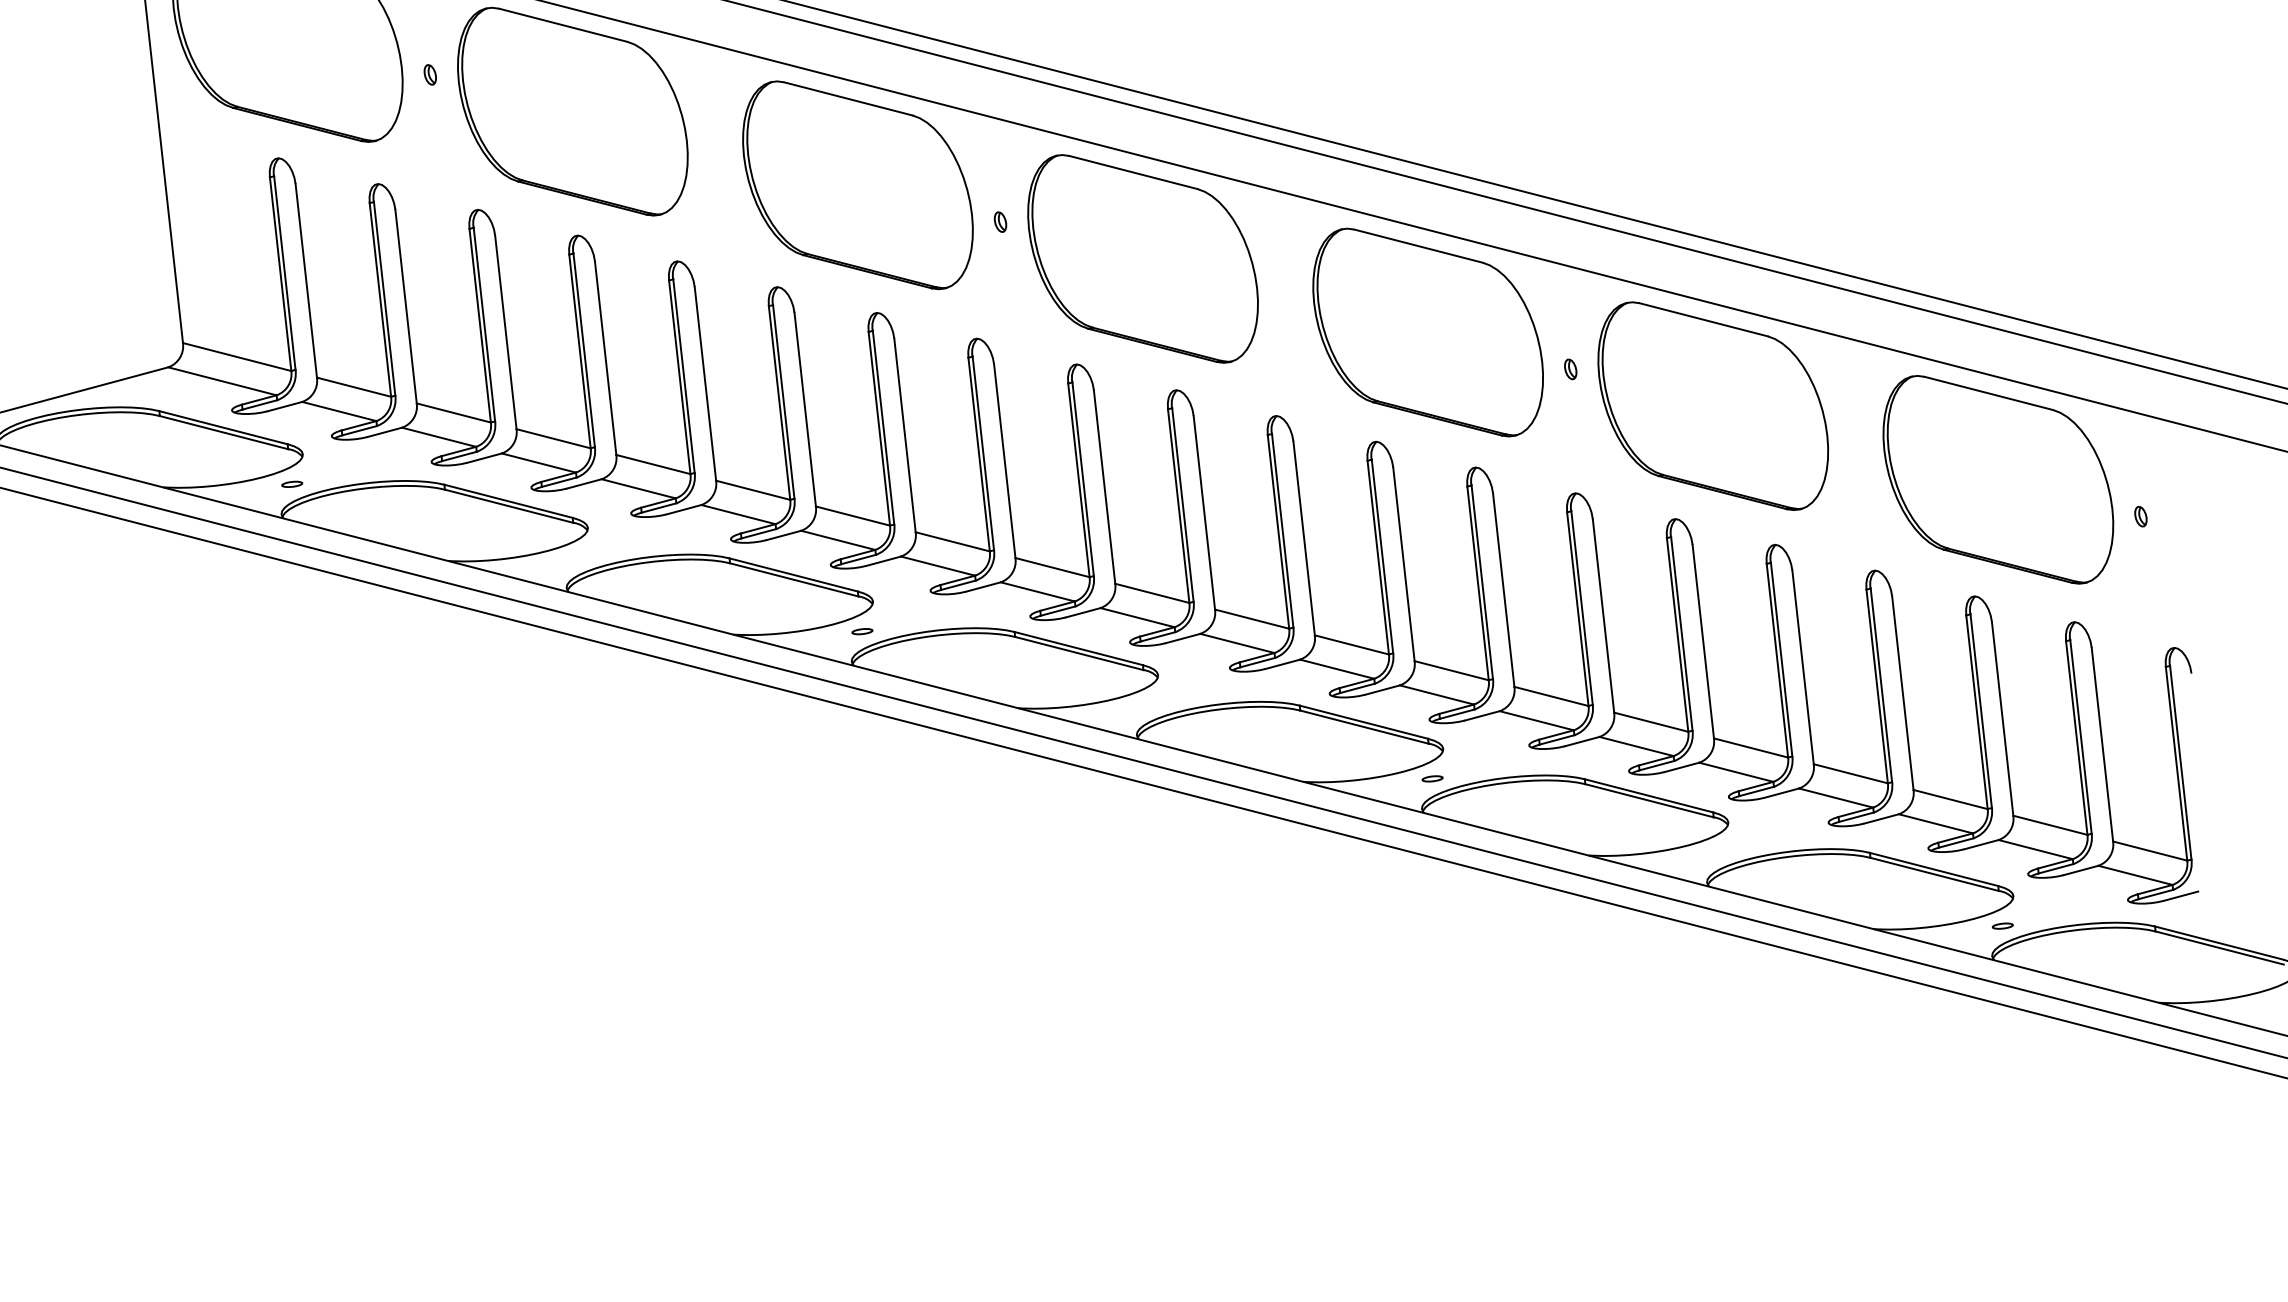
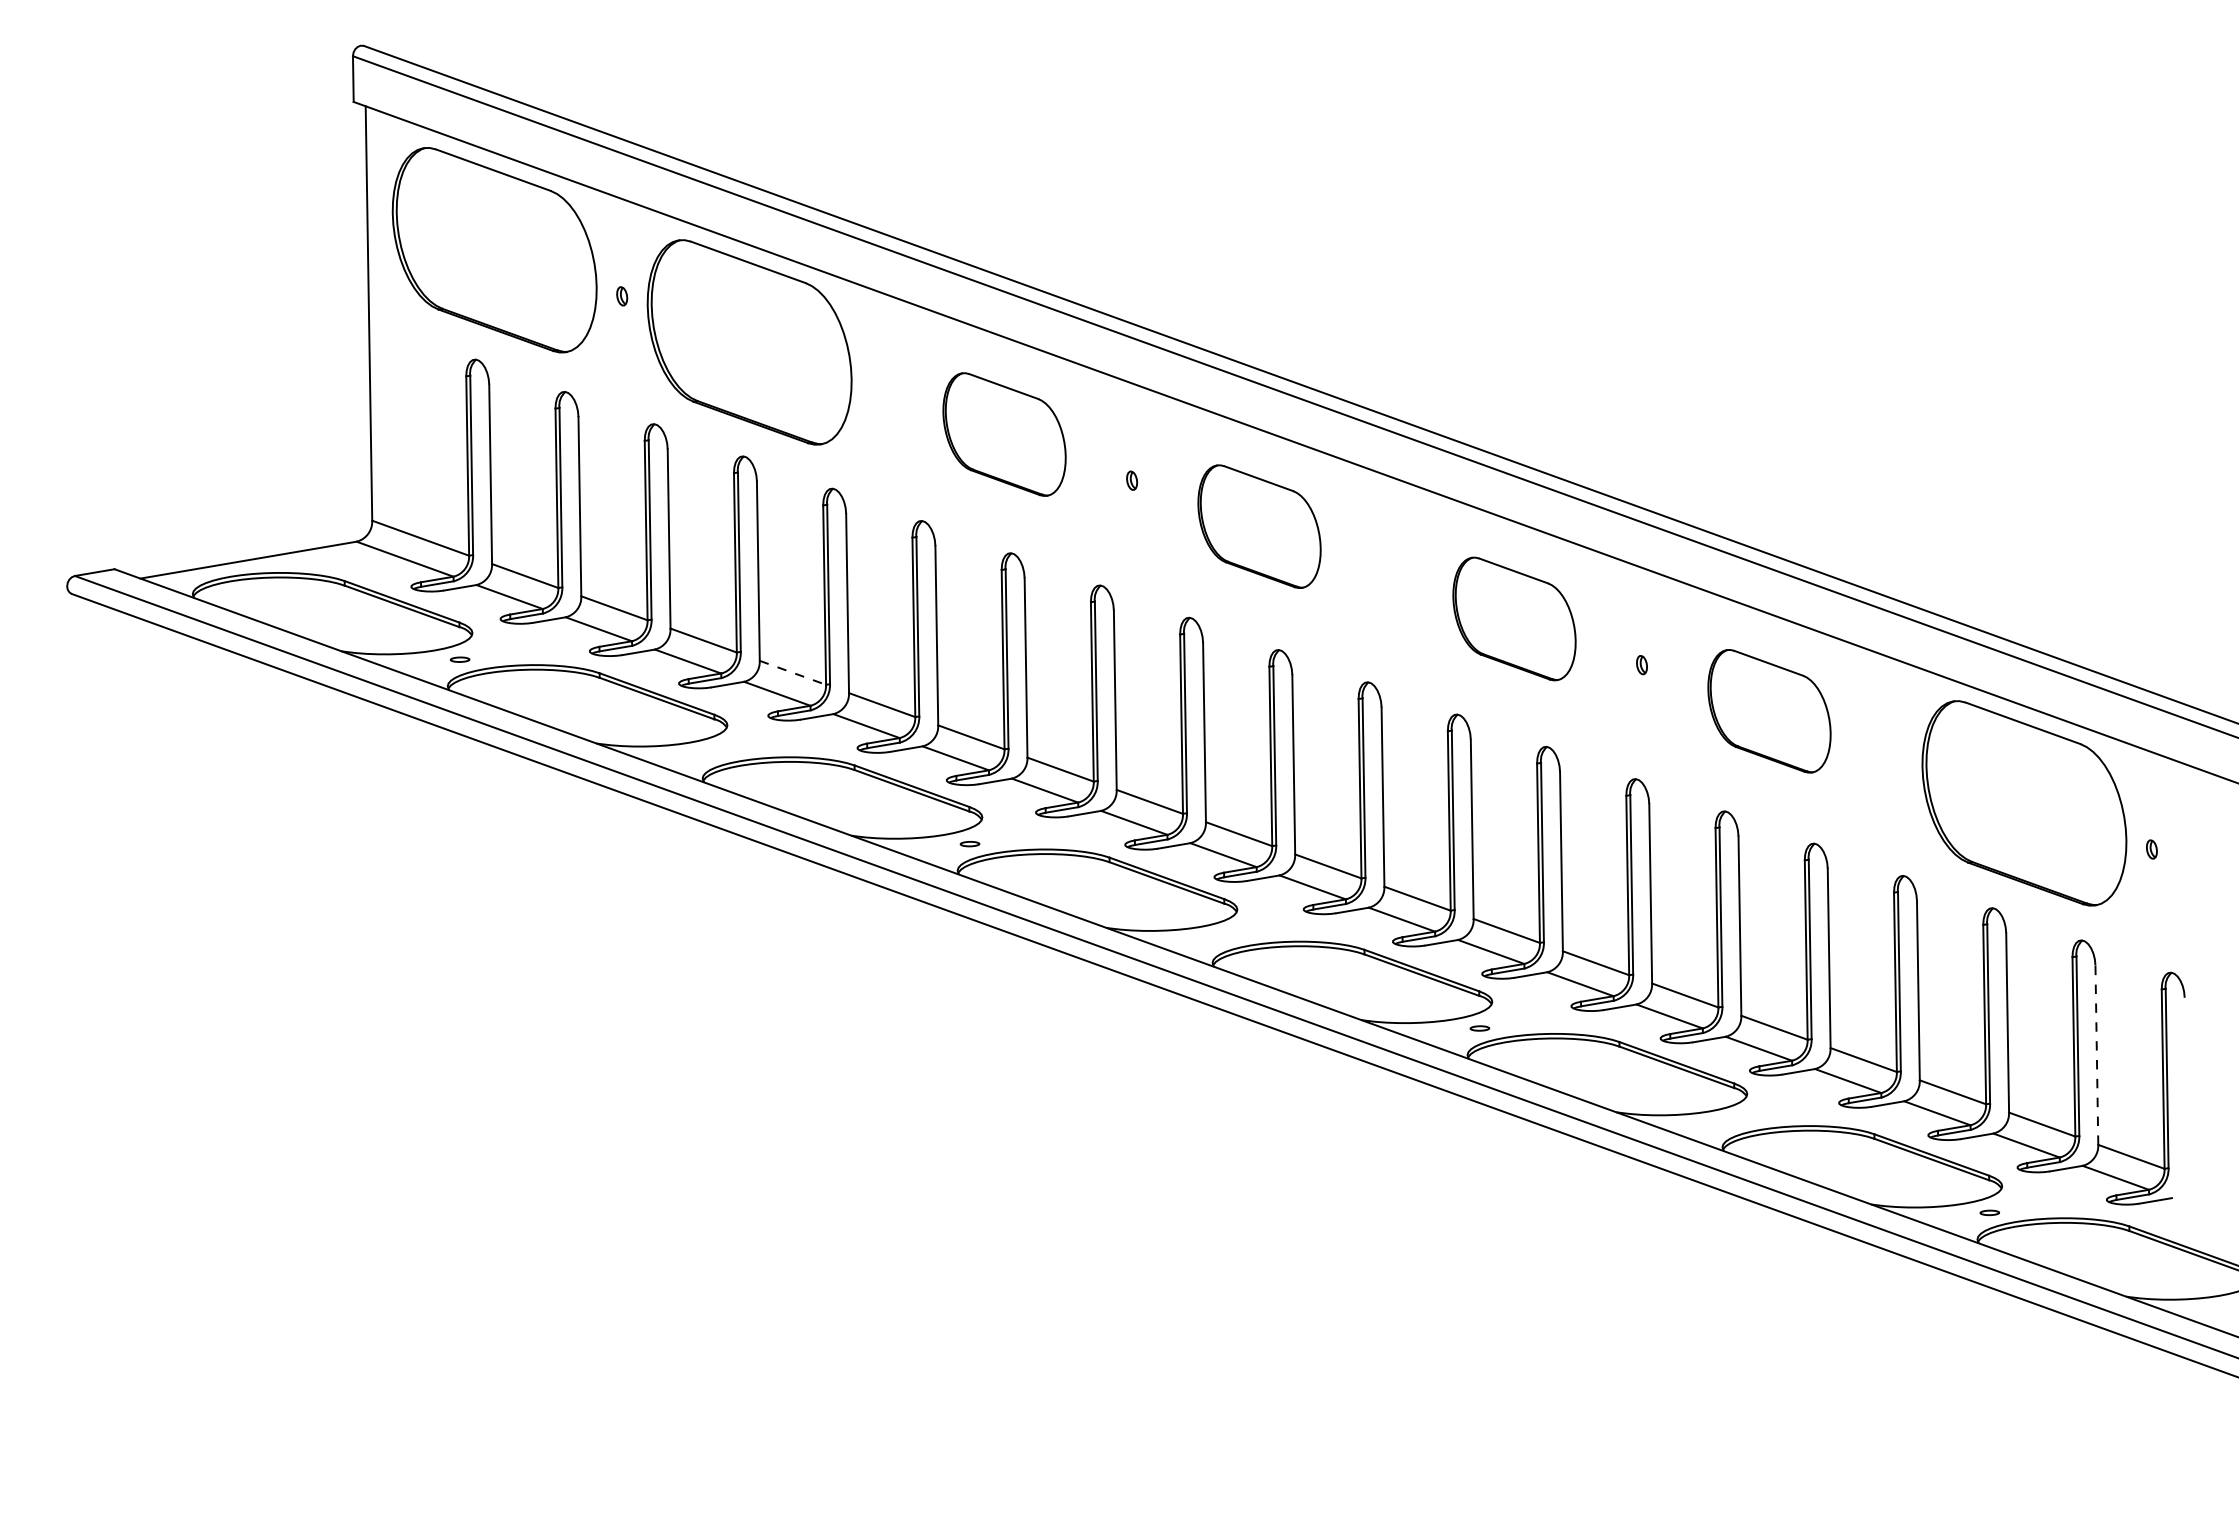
part: (857, 185) -> (1004, 434), size x0.6
part: (1142, 258) -> (1259, 526), size x0.6
part: (1428, 332) -> (1514, 618), size x0.6
part: (1713, 406) -> (1769, 711), size x0.6
line: (654, 465) -> (793, 673), solid -> dashed
line: (2102, 745) -> (2096, 1055), solid -> dashed

